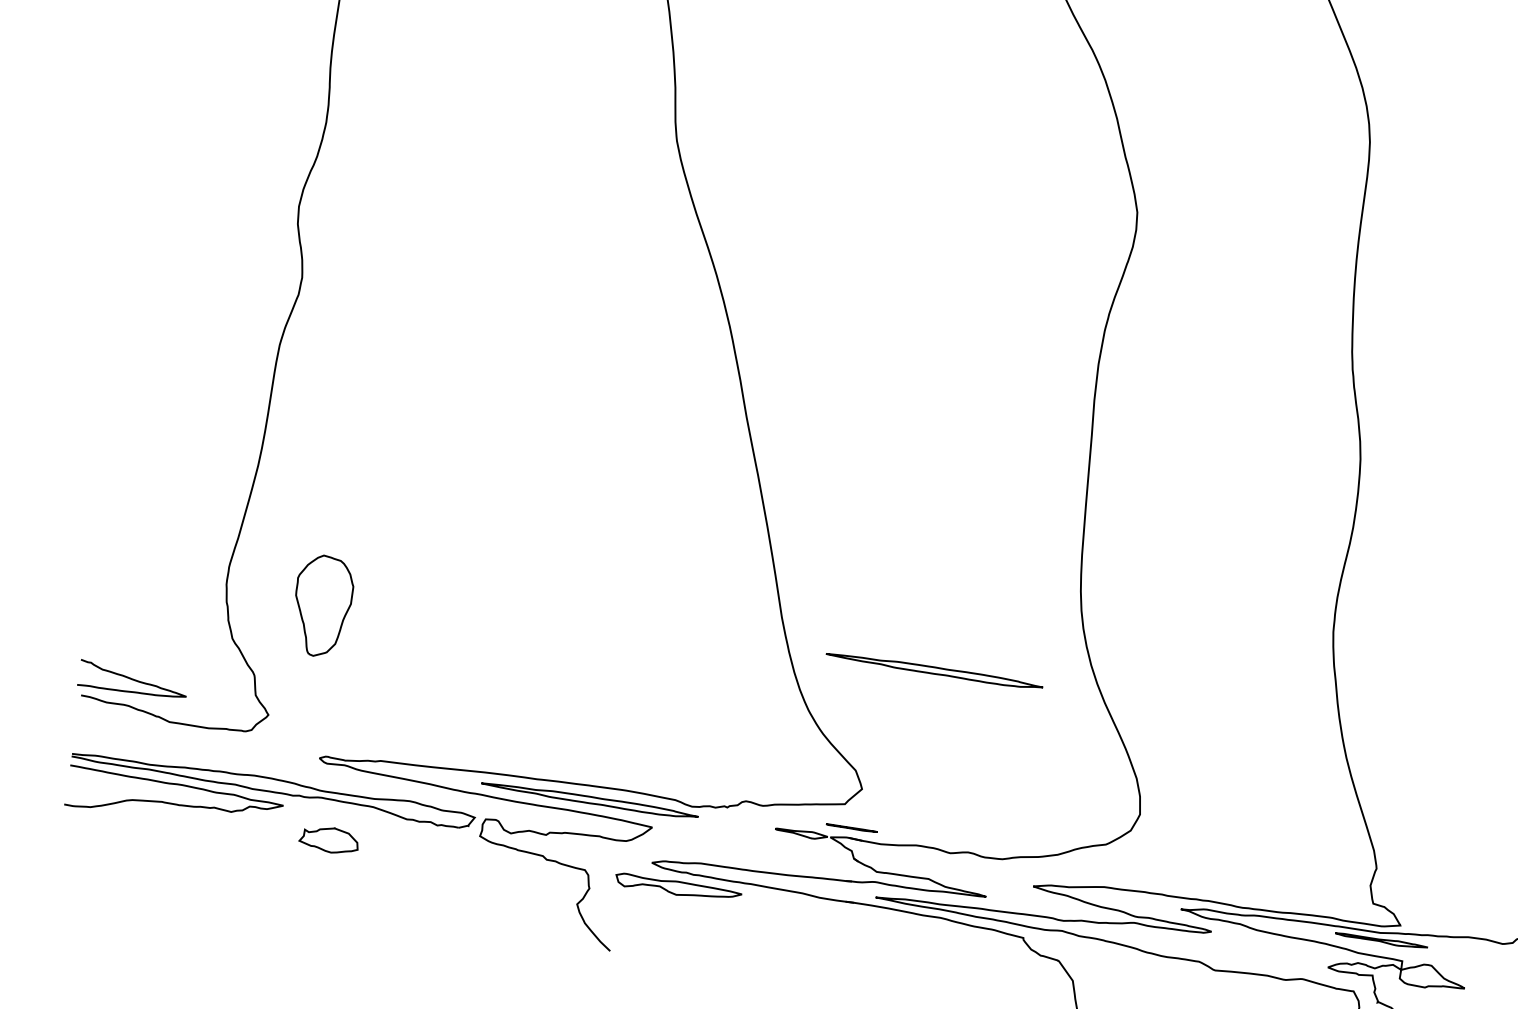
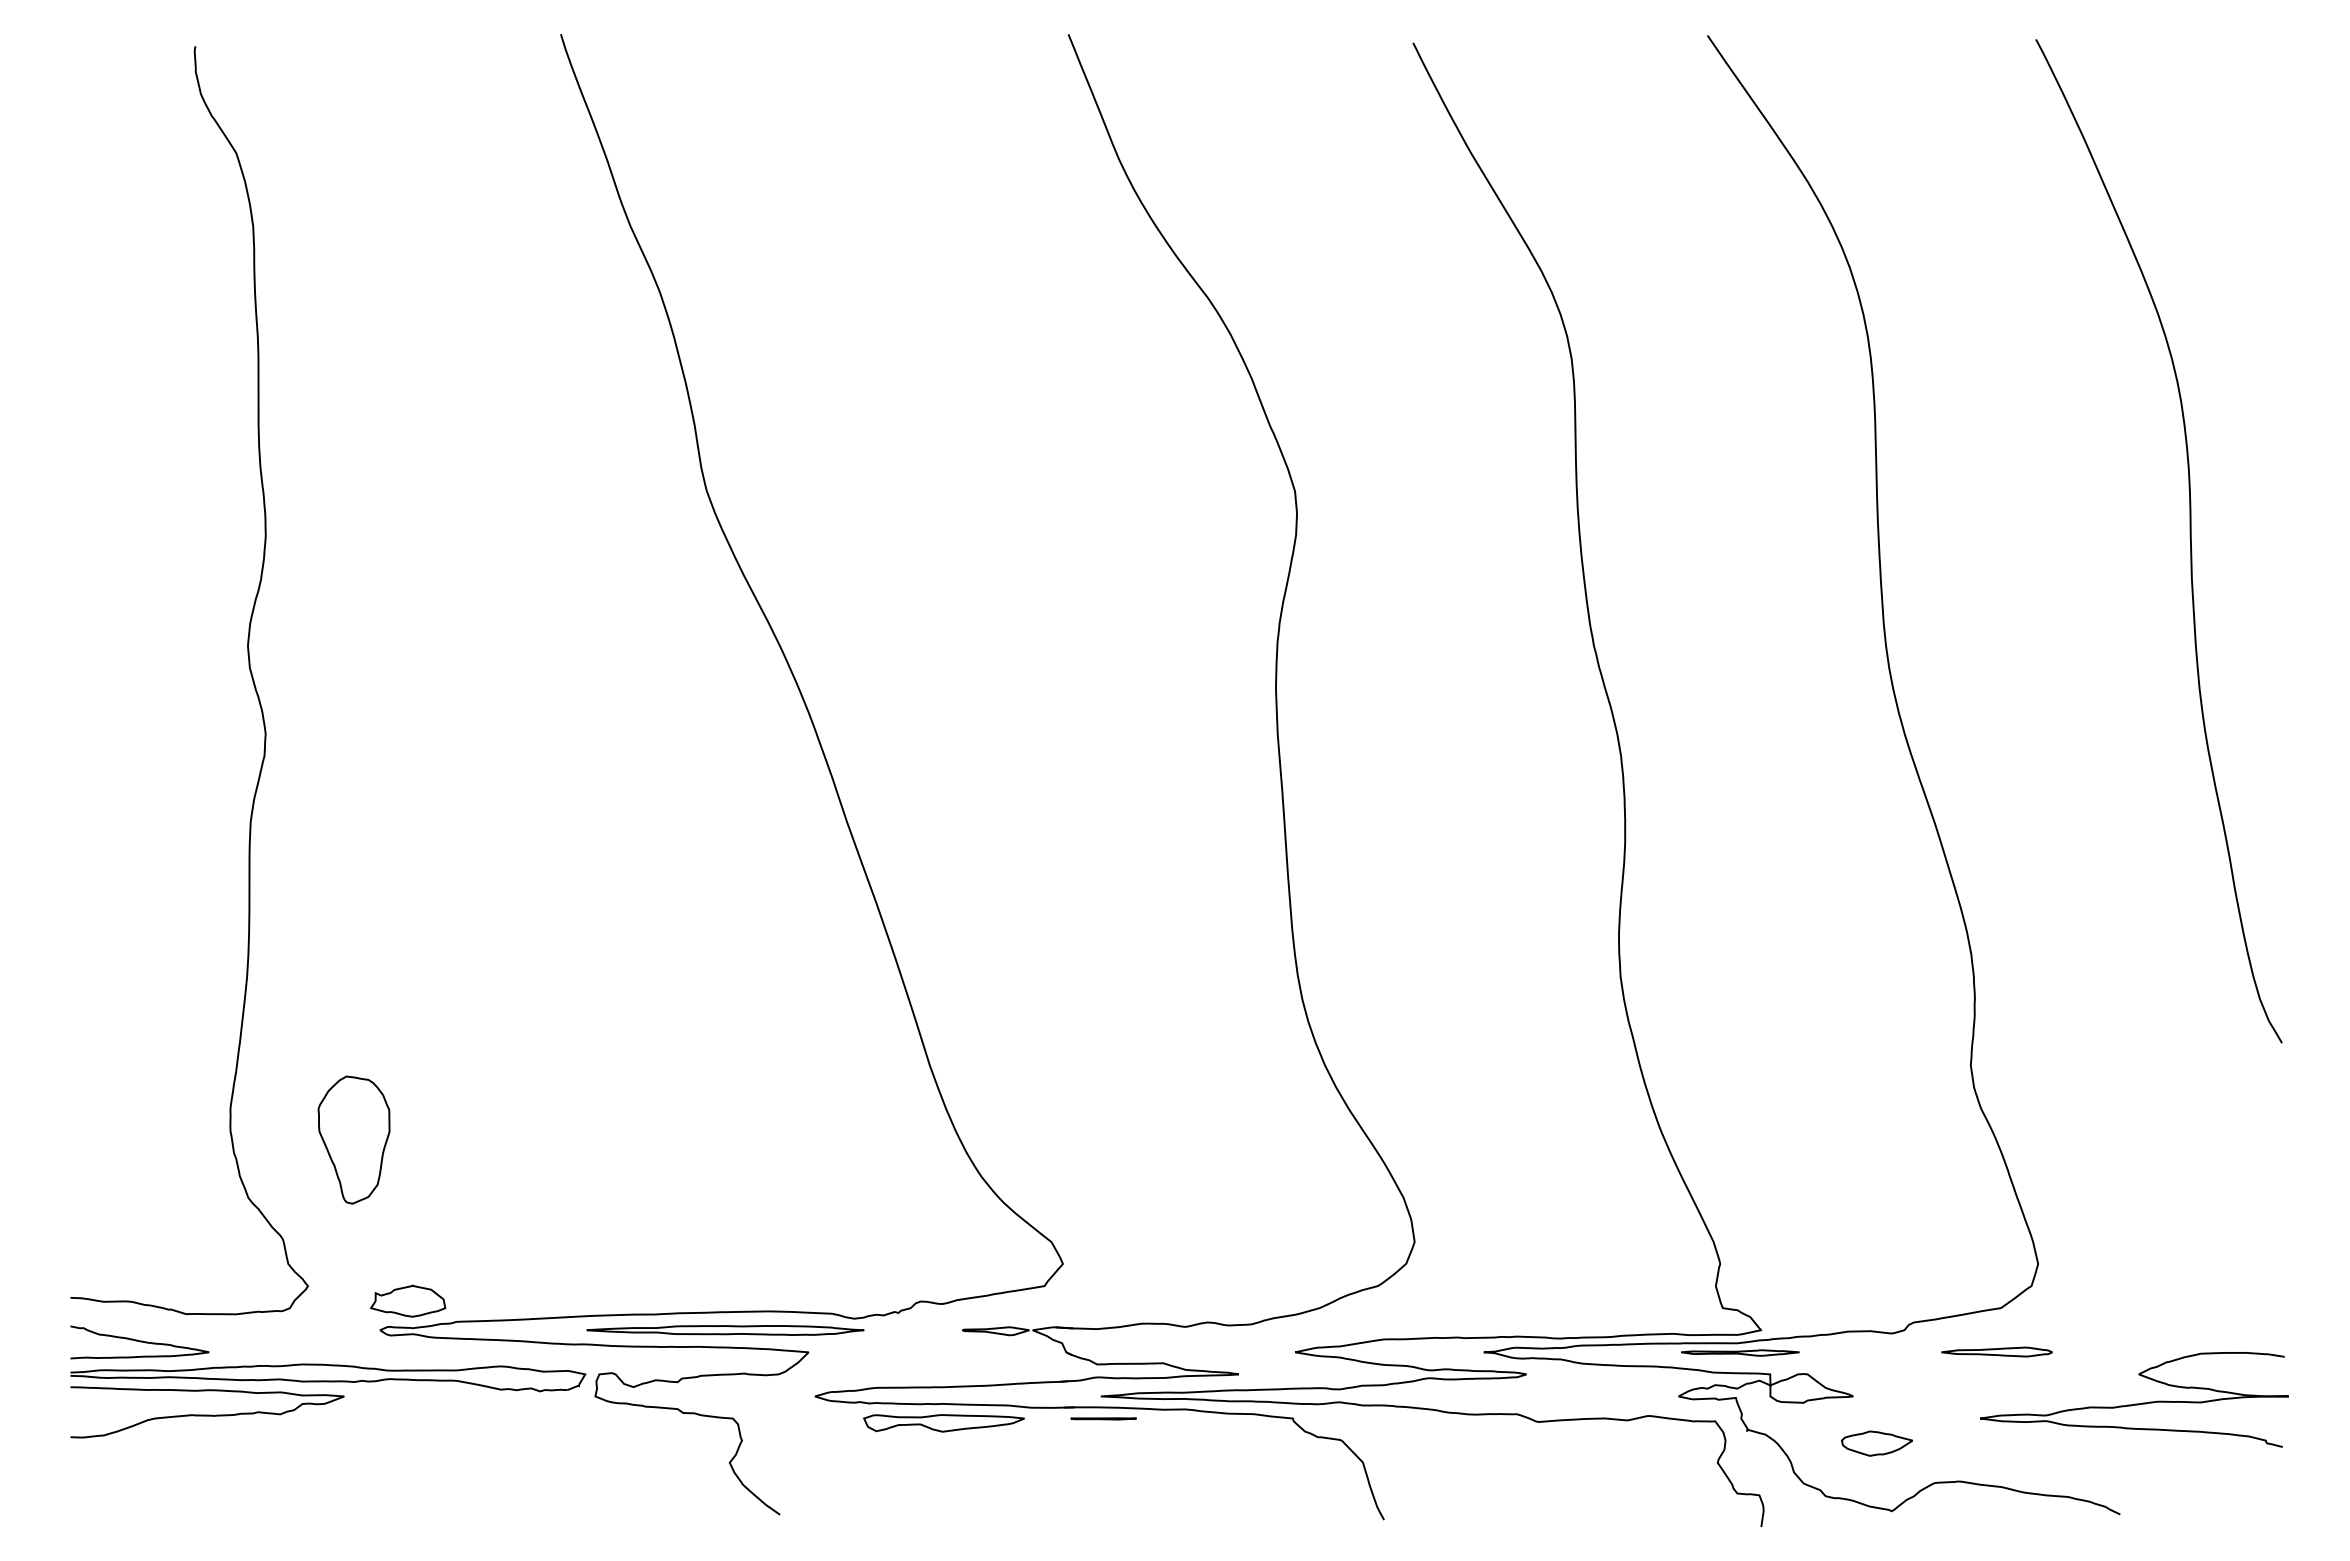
part: (934, 670) -> (1130, 1102), removed
curve: (133, 680) -> (139, 1342), moved
line: (851, 828) -> (1103, 1418), moved
part: (328, 839) -> (407, 1300), moved
part: (678, 888) -> (943, 1423), moved

